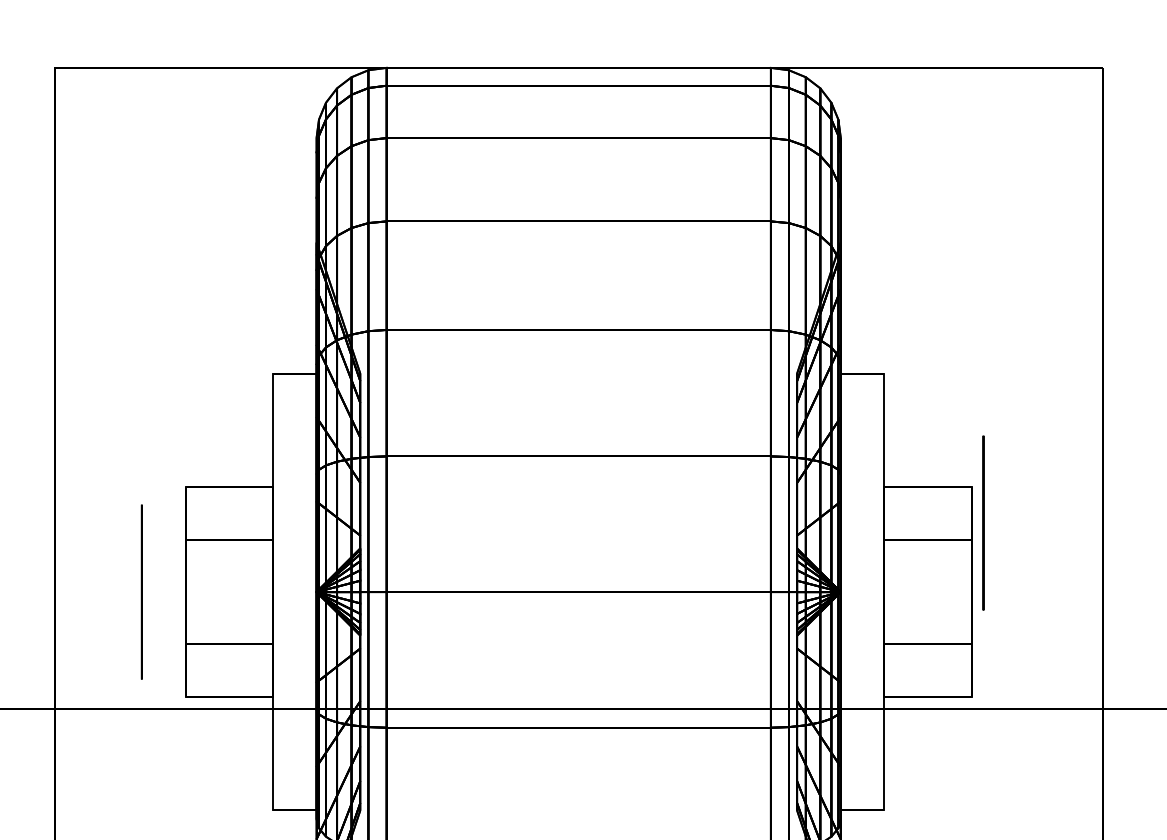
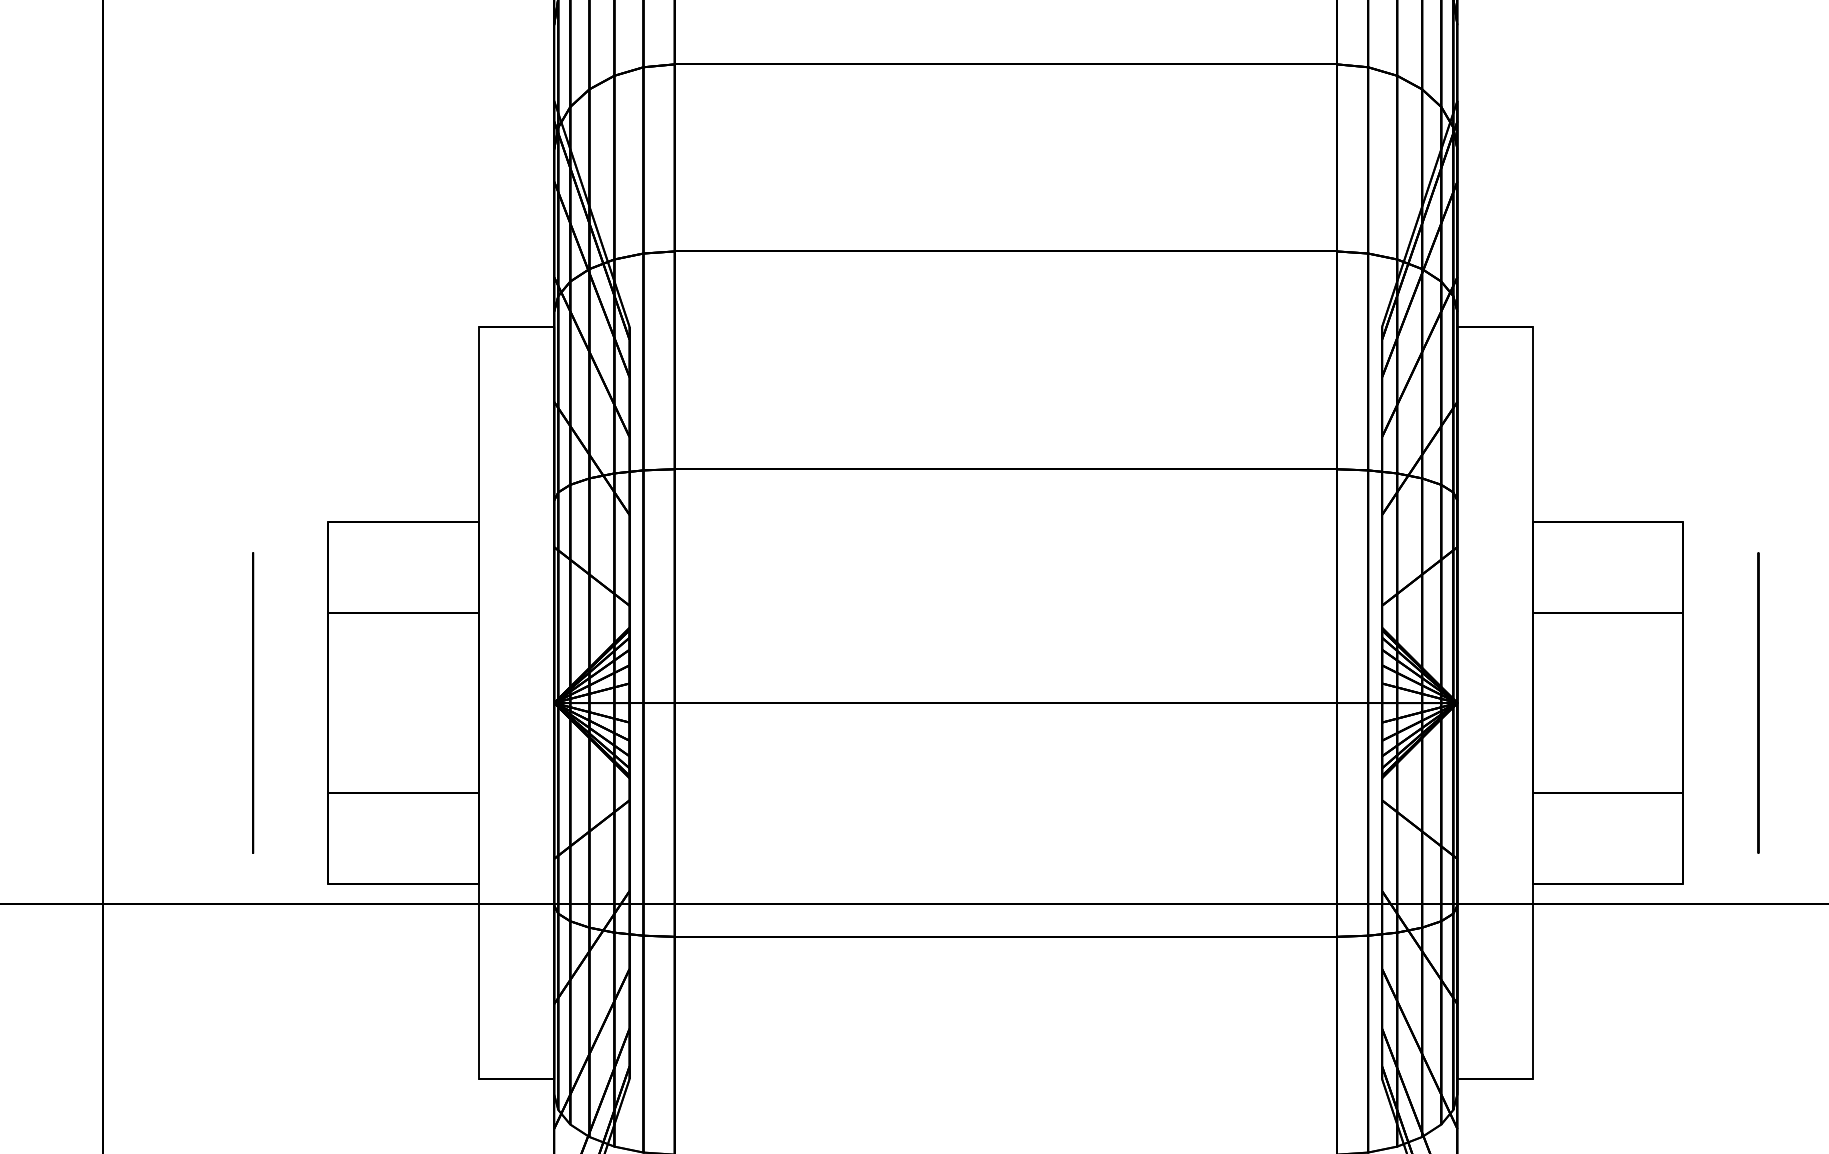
circle: (983, 522) -> (1758, 702), moved

